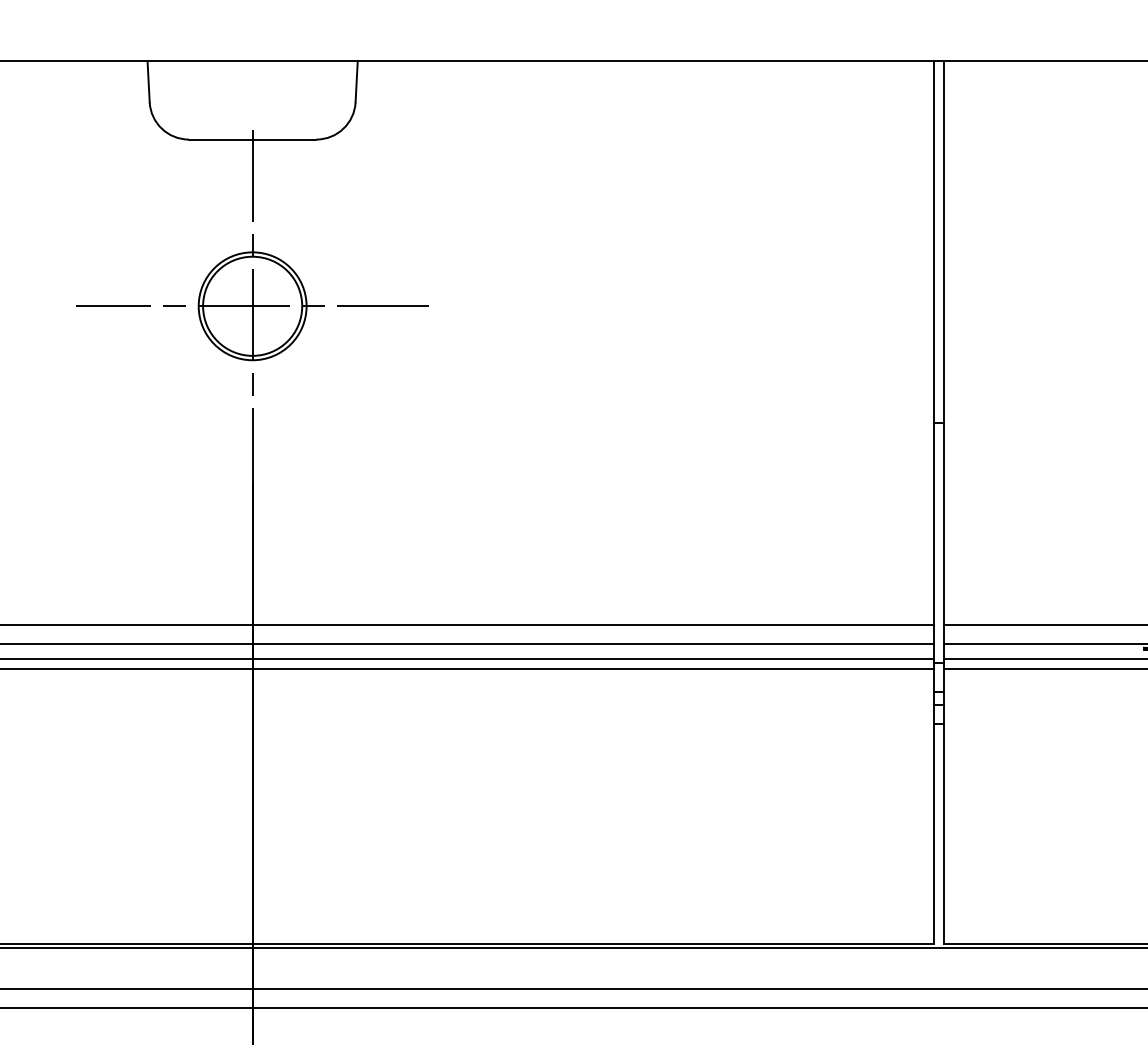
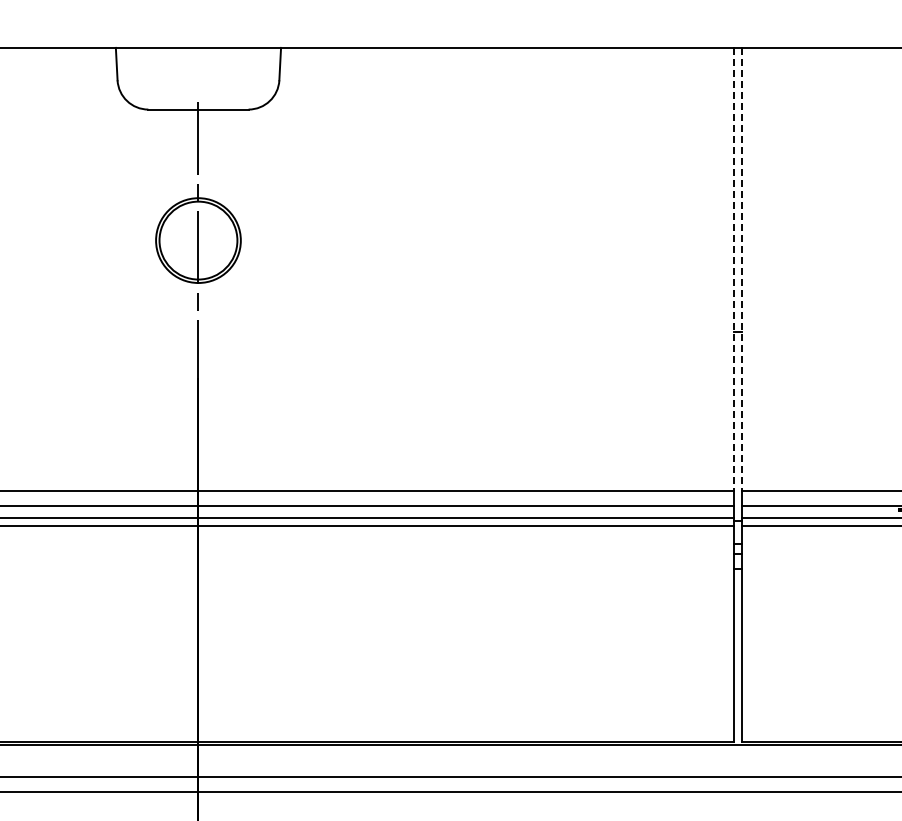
line: (252, 306) -> (198, 240), removed
line: (934, 343) -> (734, 269), solid -> dashed
line: (943, 343) -> (741, 269), solid -> dashed

